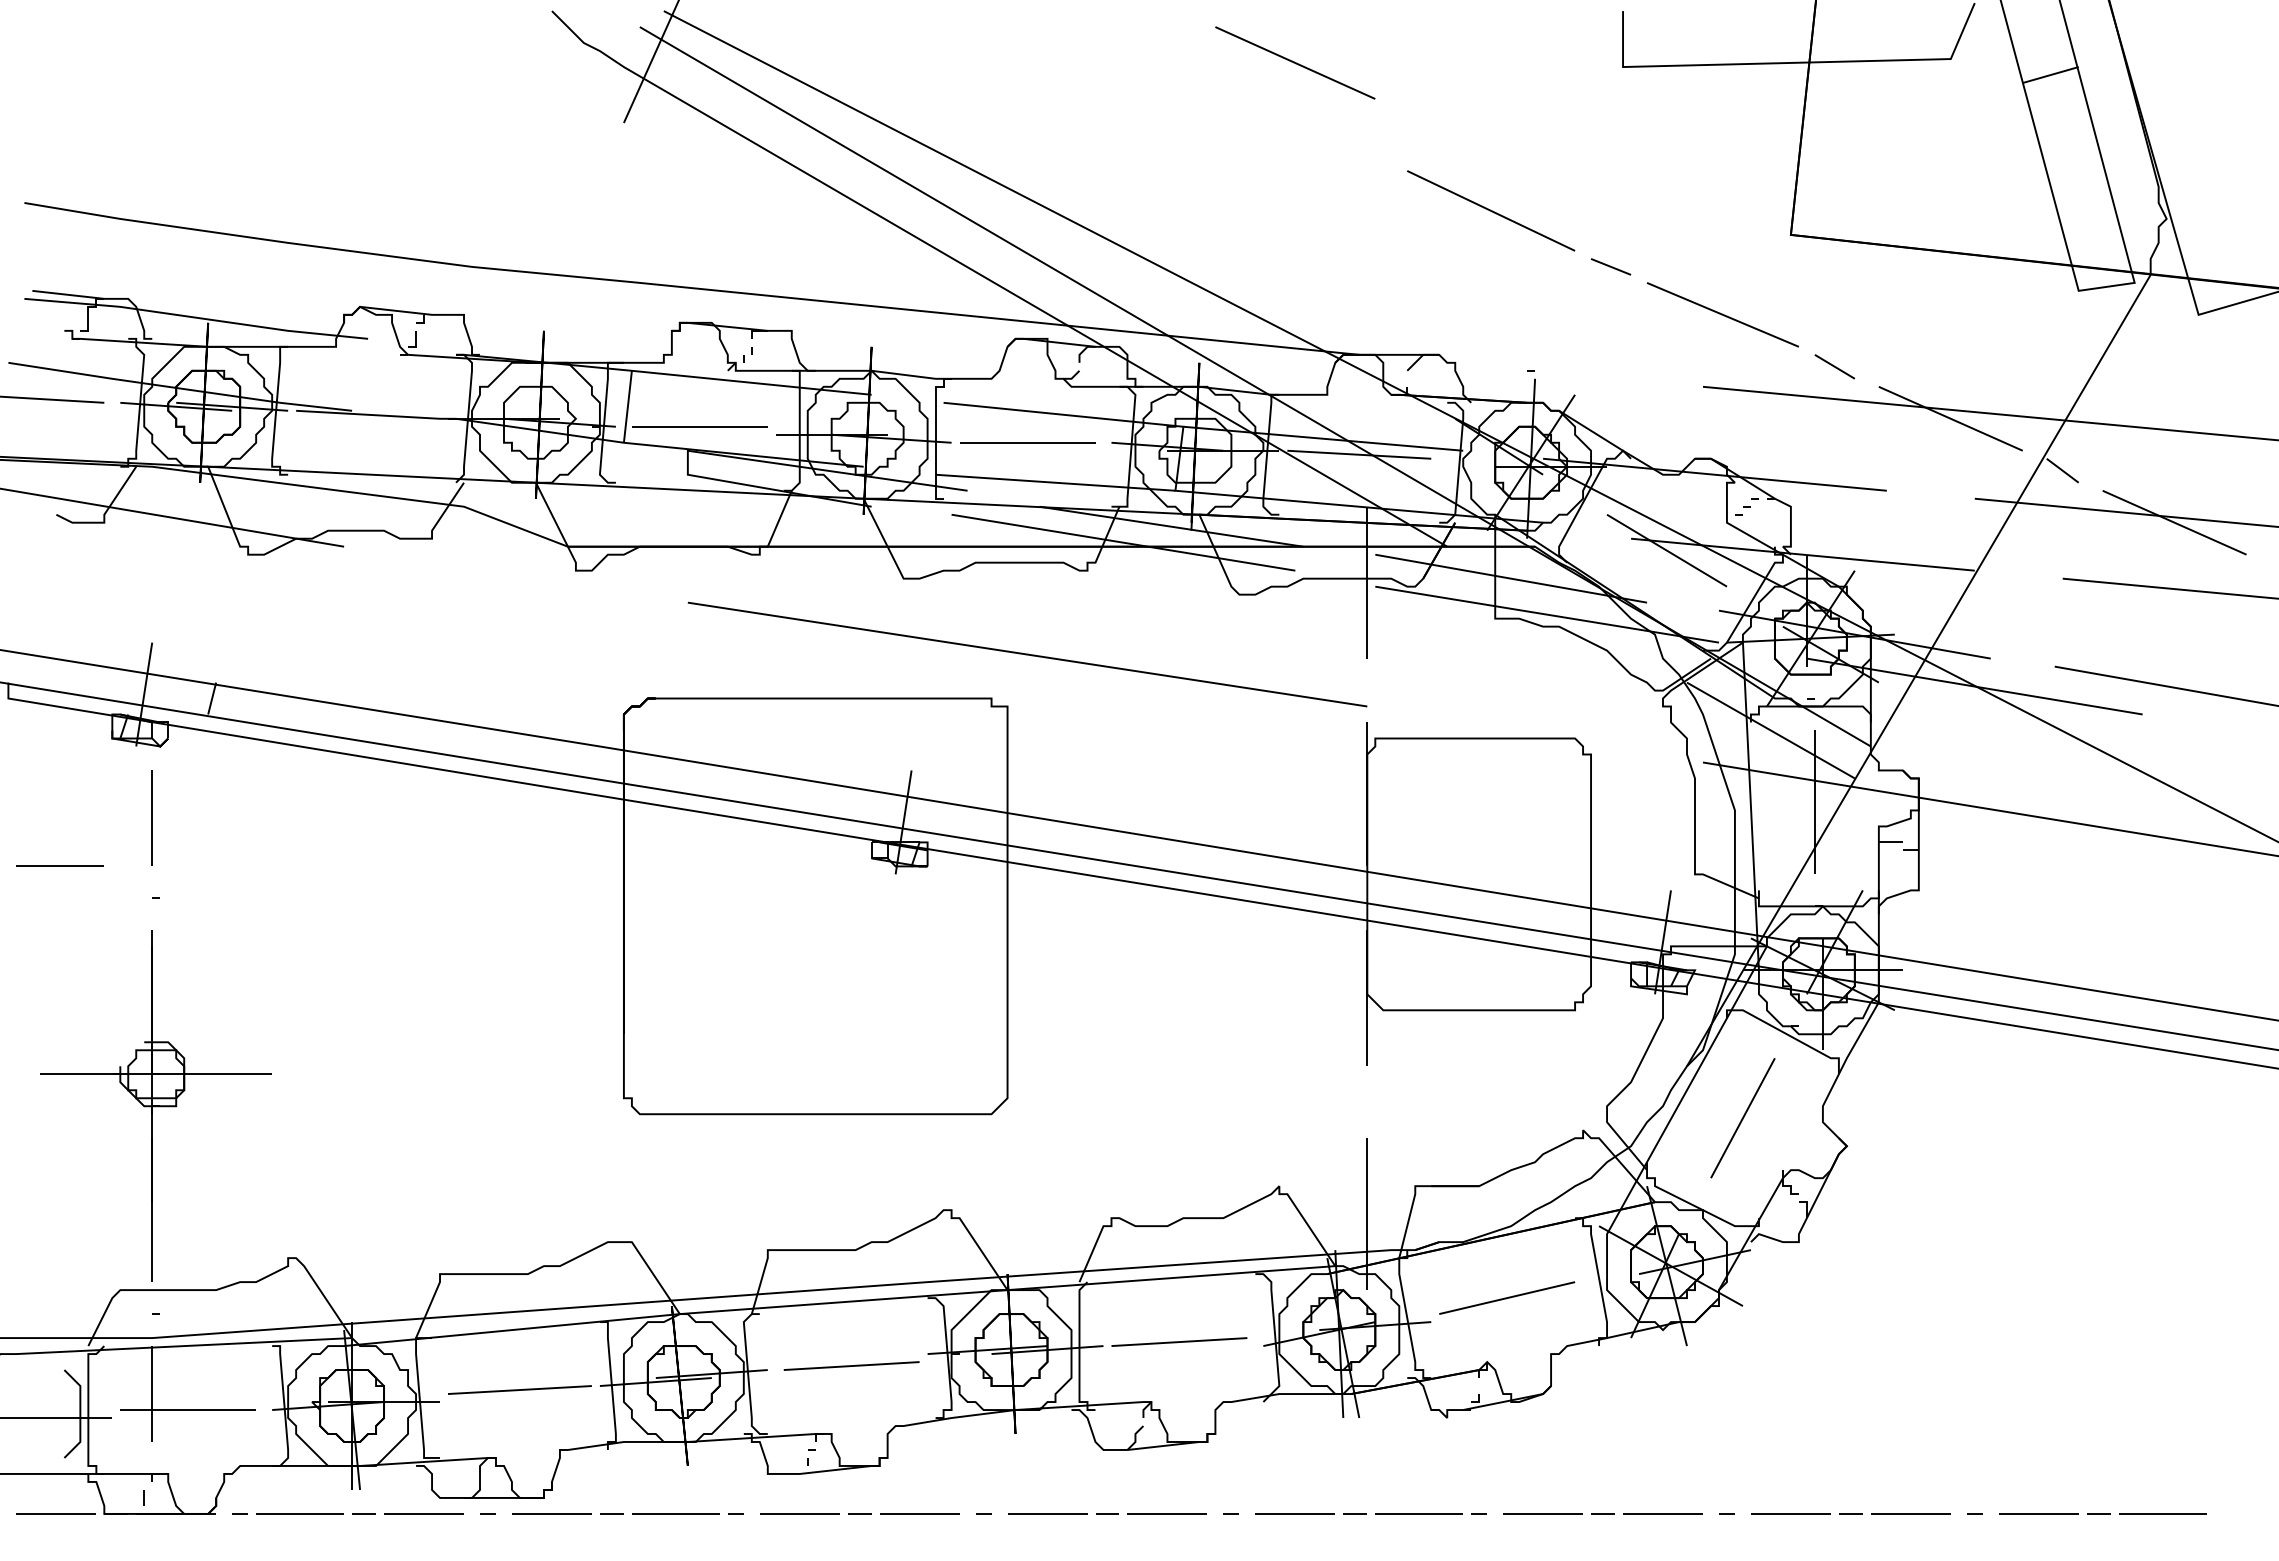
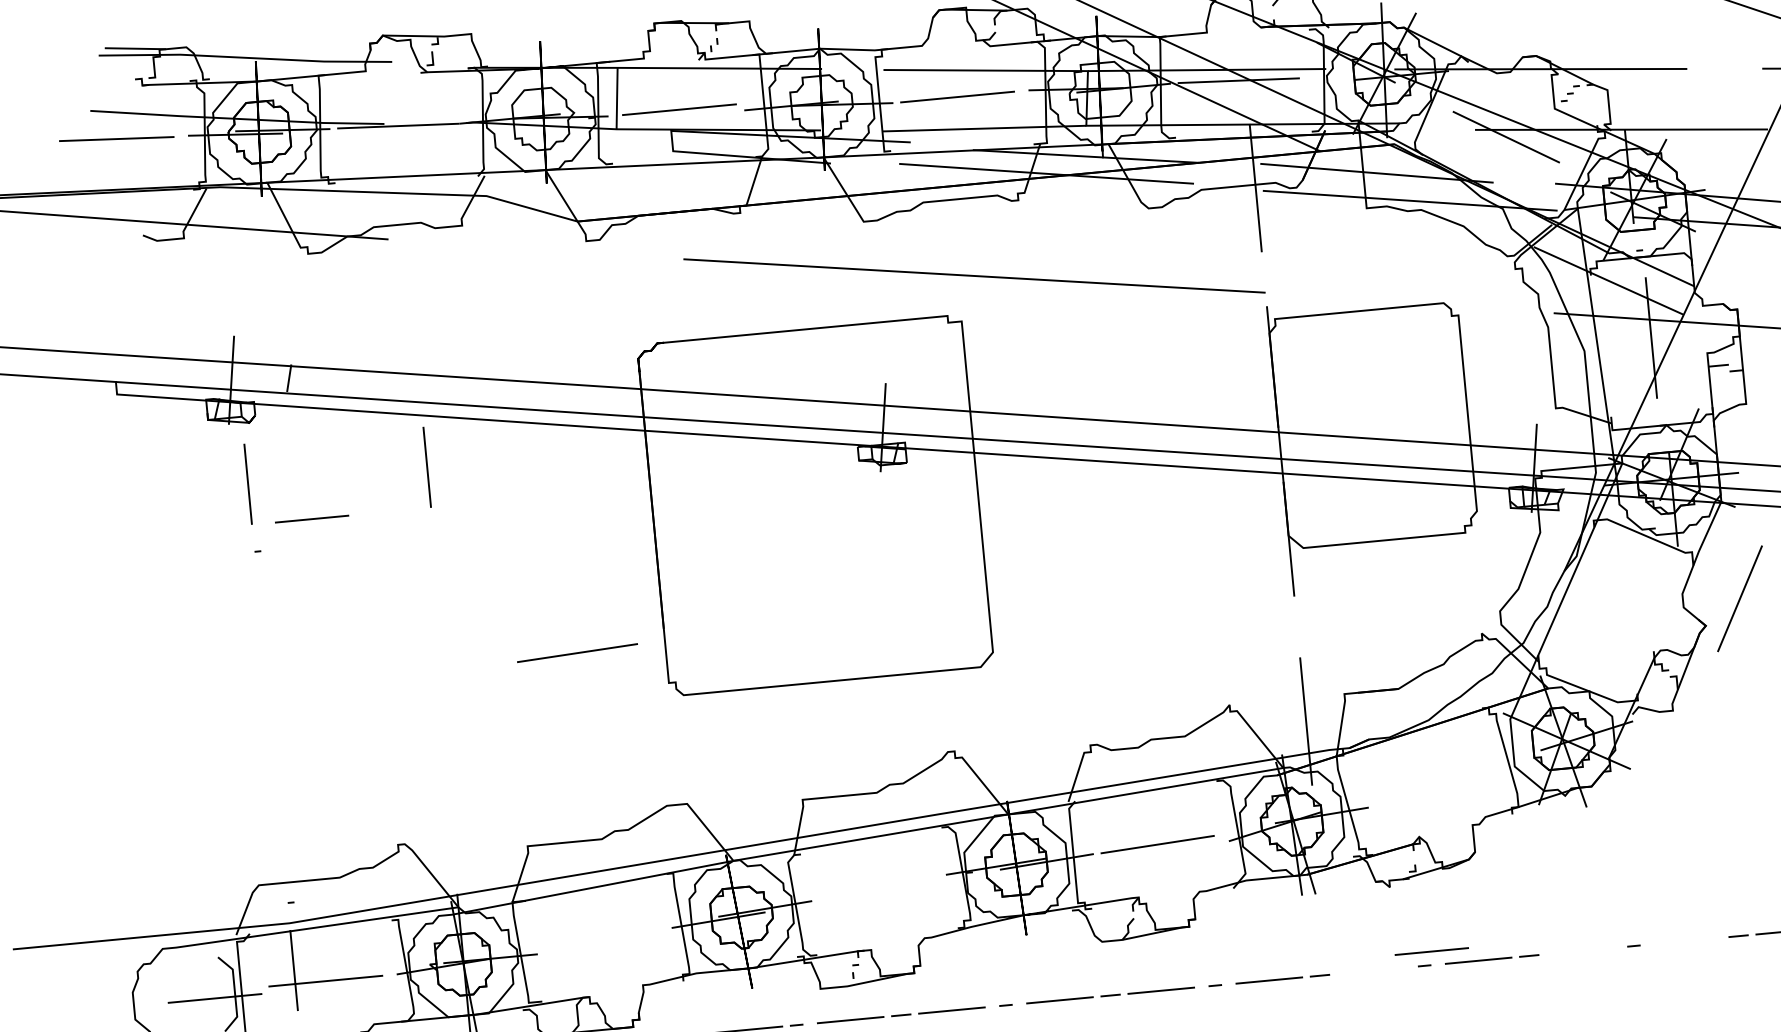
line: (363, 817) -> (426, 466), added
line: (59, 865) -> (311, 518), moved
part: (155, 1105) -> (273, 726), removed
line: (1742, 1118) -> (1739, 599), moved
line: (1507, 1297) -> (1431, 780), removed
line: (851, 1365) -> (882, 890), removed
line: (519, 1389) -> (577, 652), moved
line: (1418, 1513) -> (1431, 951), moved
line: (1662, 1513) -> (1579, 950), removed
line: (1790, 1513) -> (1687, 940), removed

